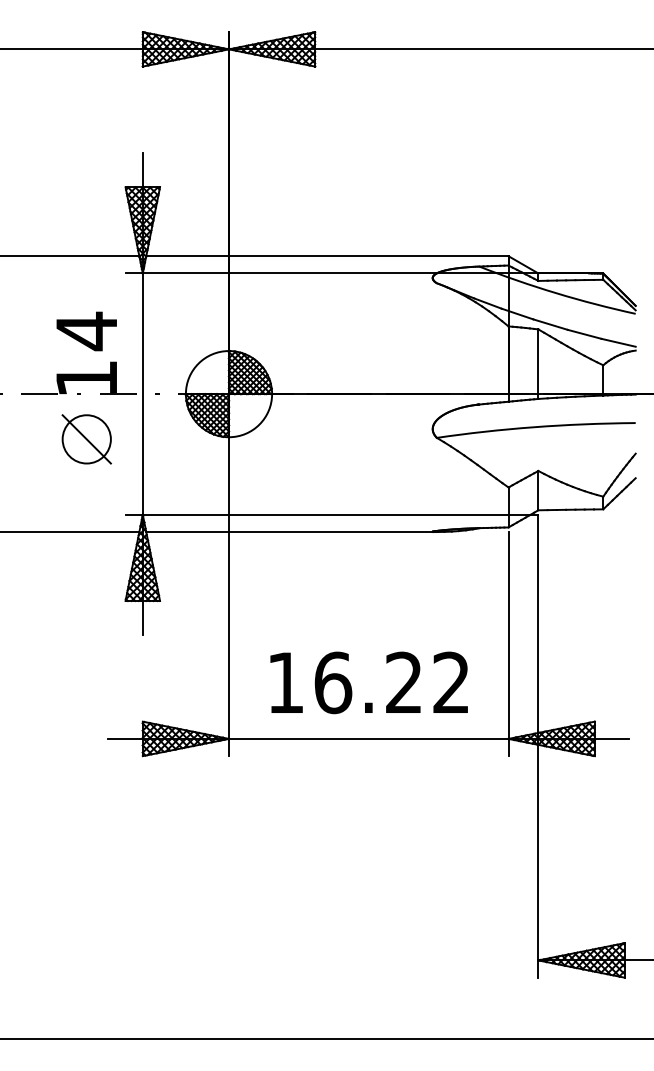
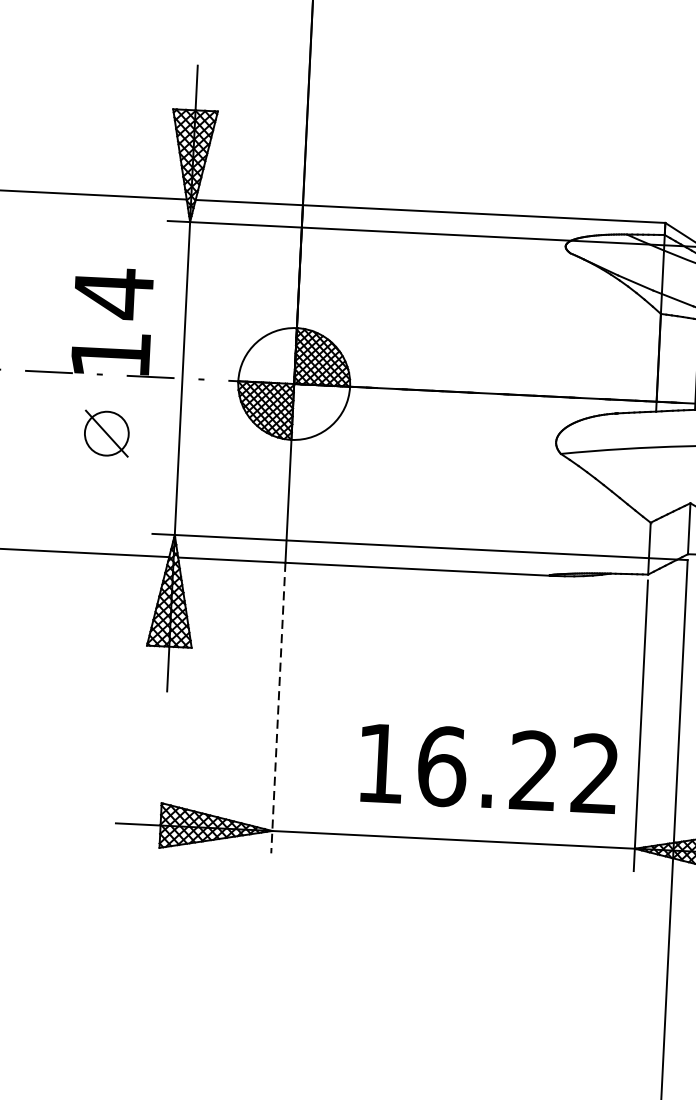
part: (86, 439) -> (106, 433), size x0.7
line: (229, 644) -> (278, 708), solid -> dashed
text: (368, 682) -> (487, 768), moved

